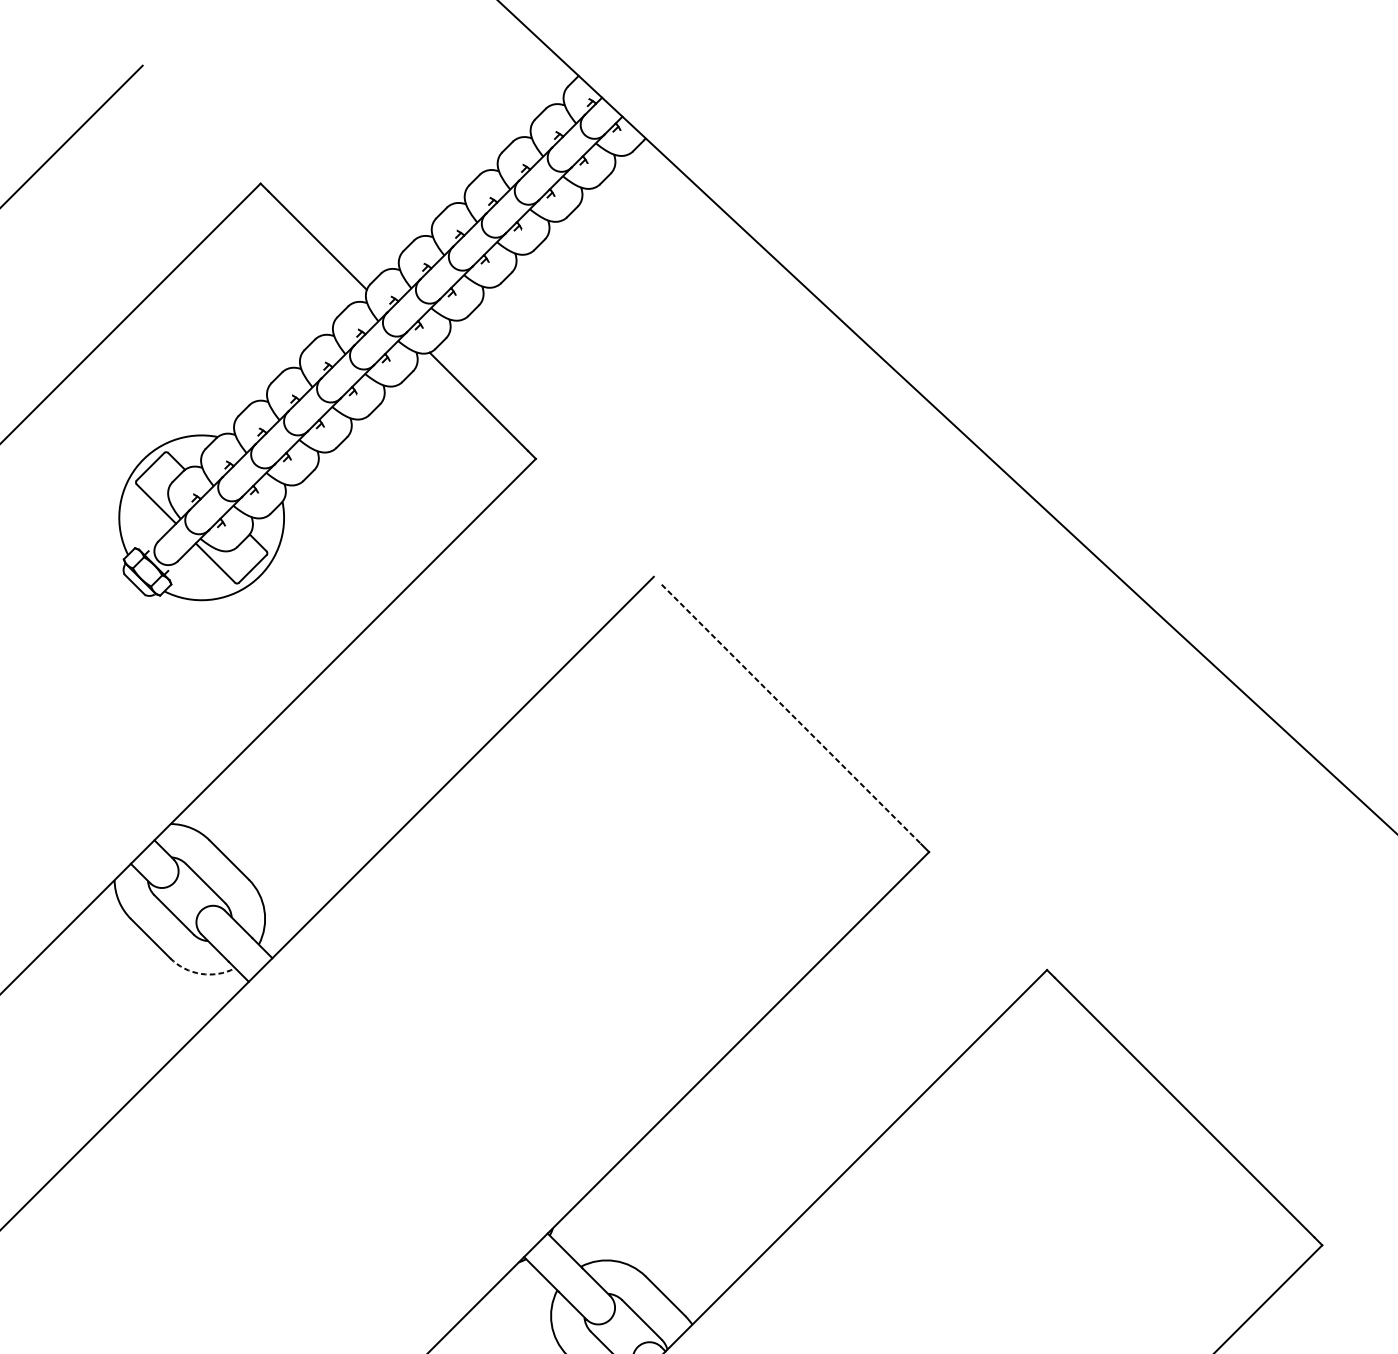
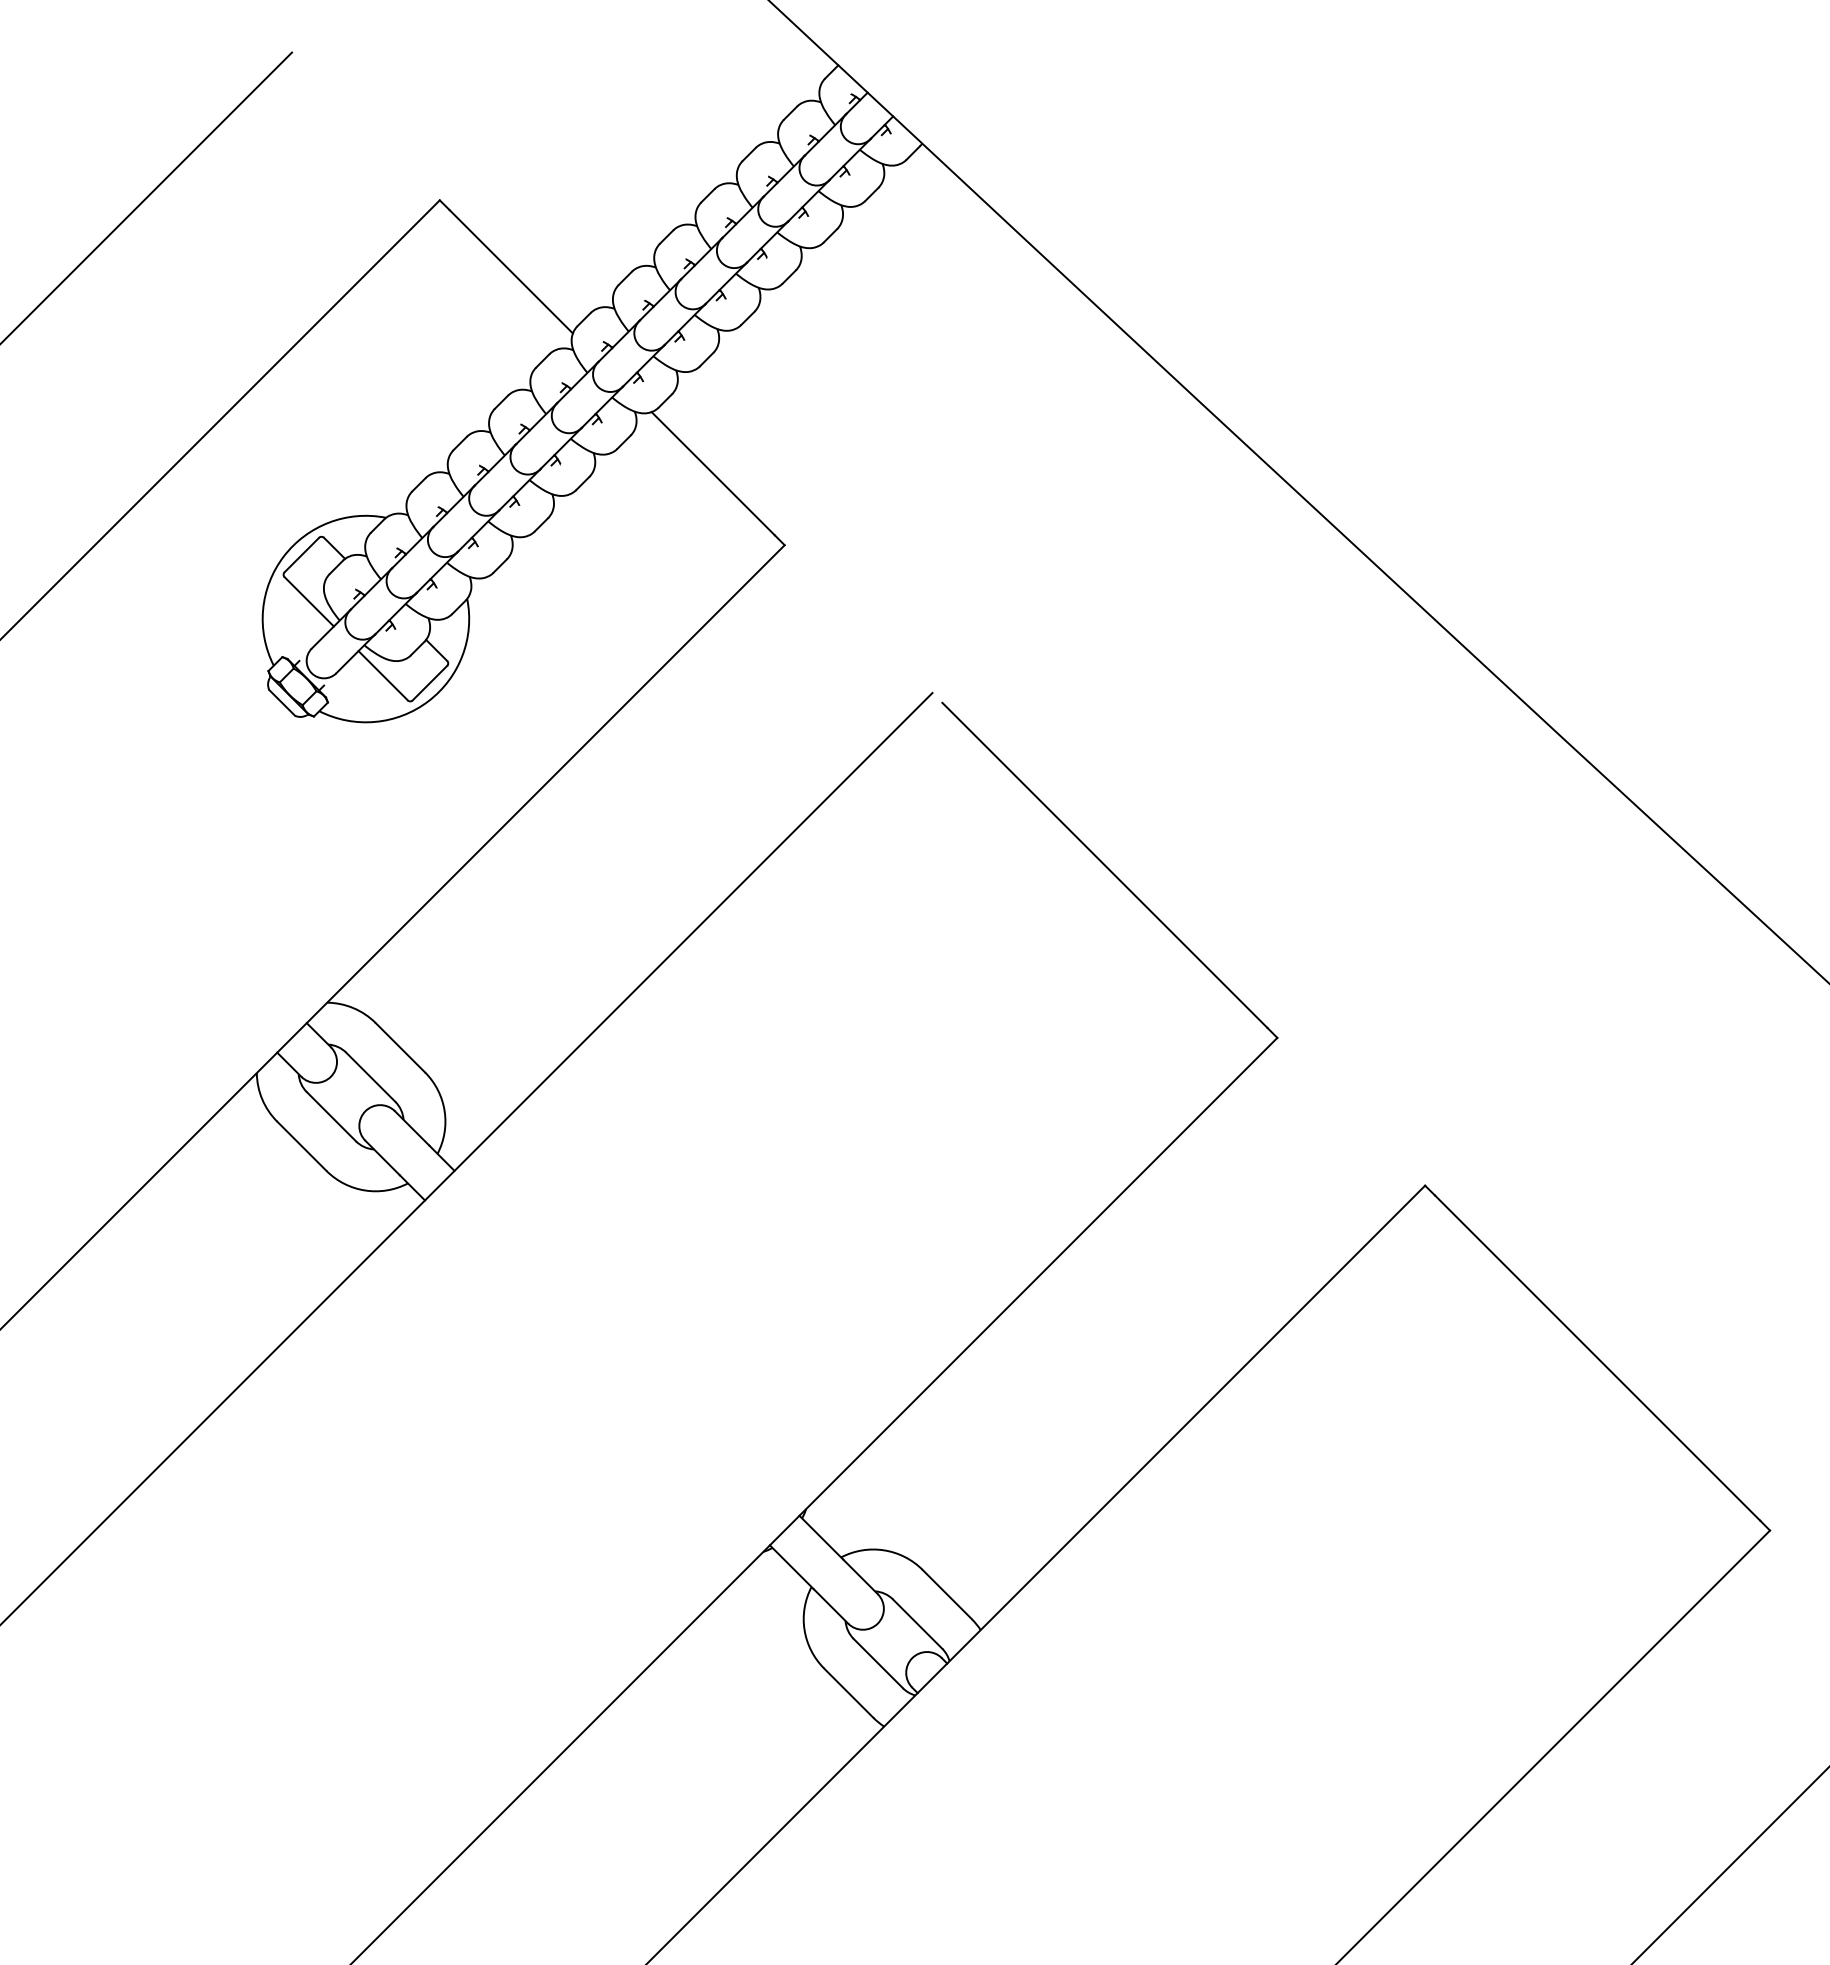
line: (791, 714) -> (1104, 865), dashed -> solid
arc: (201, 973) -> (365, 1190), dashed -> solid

